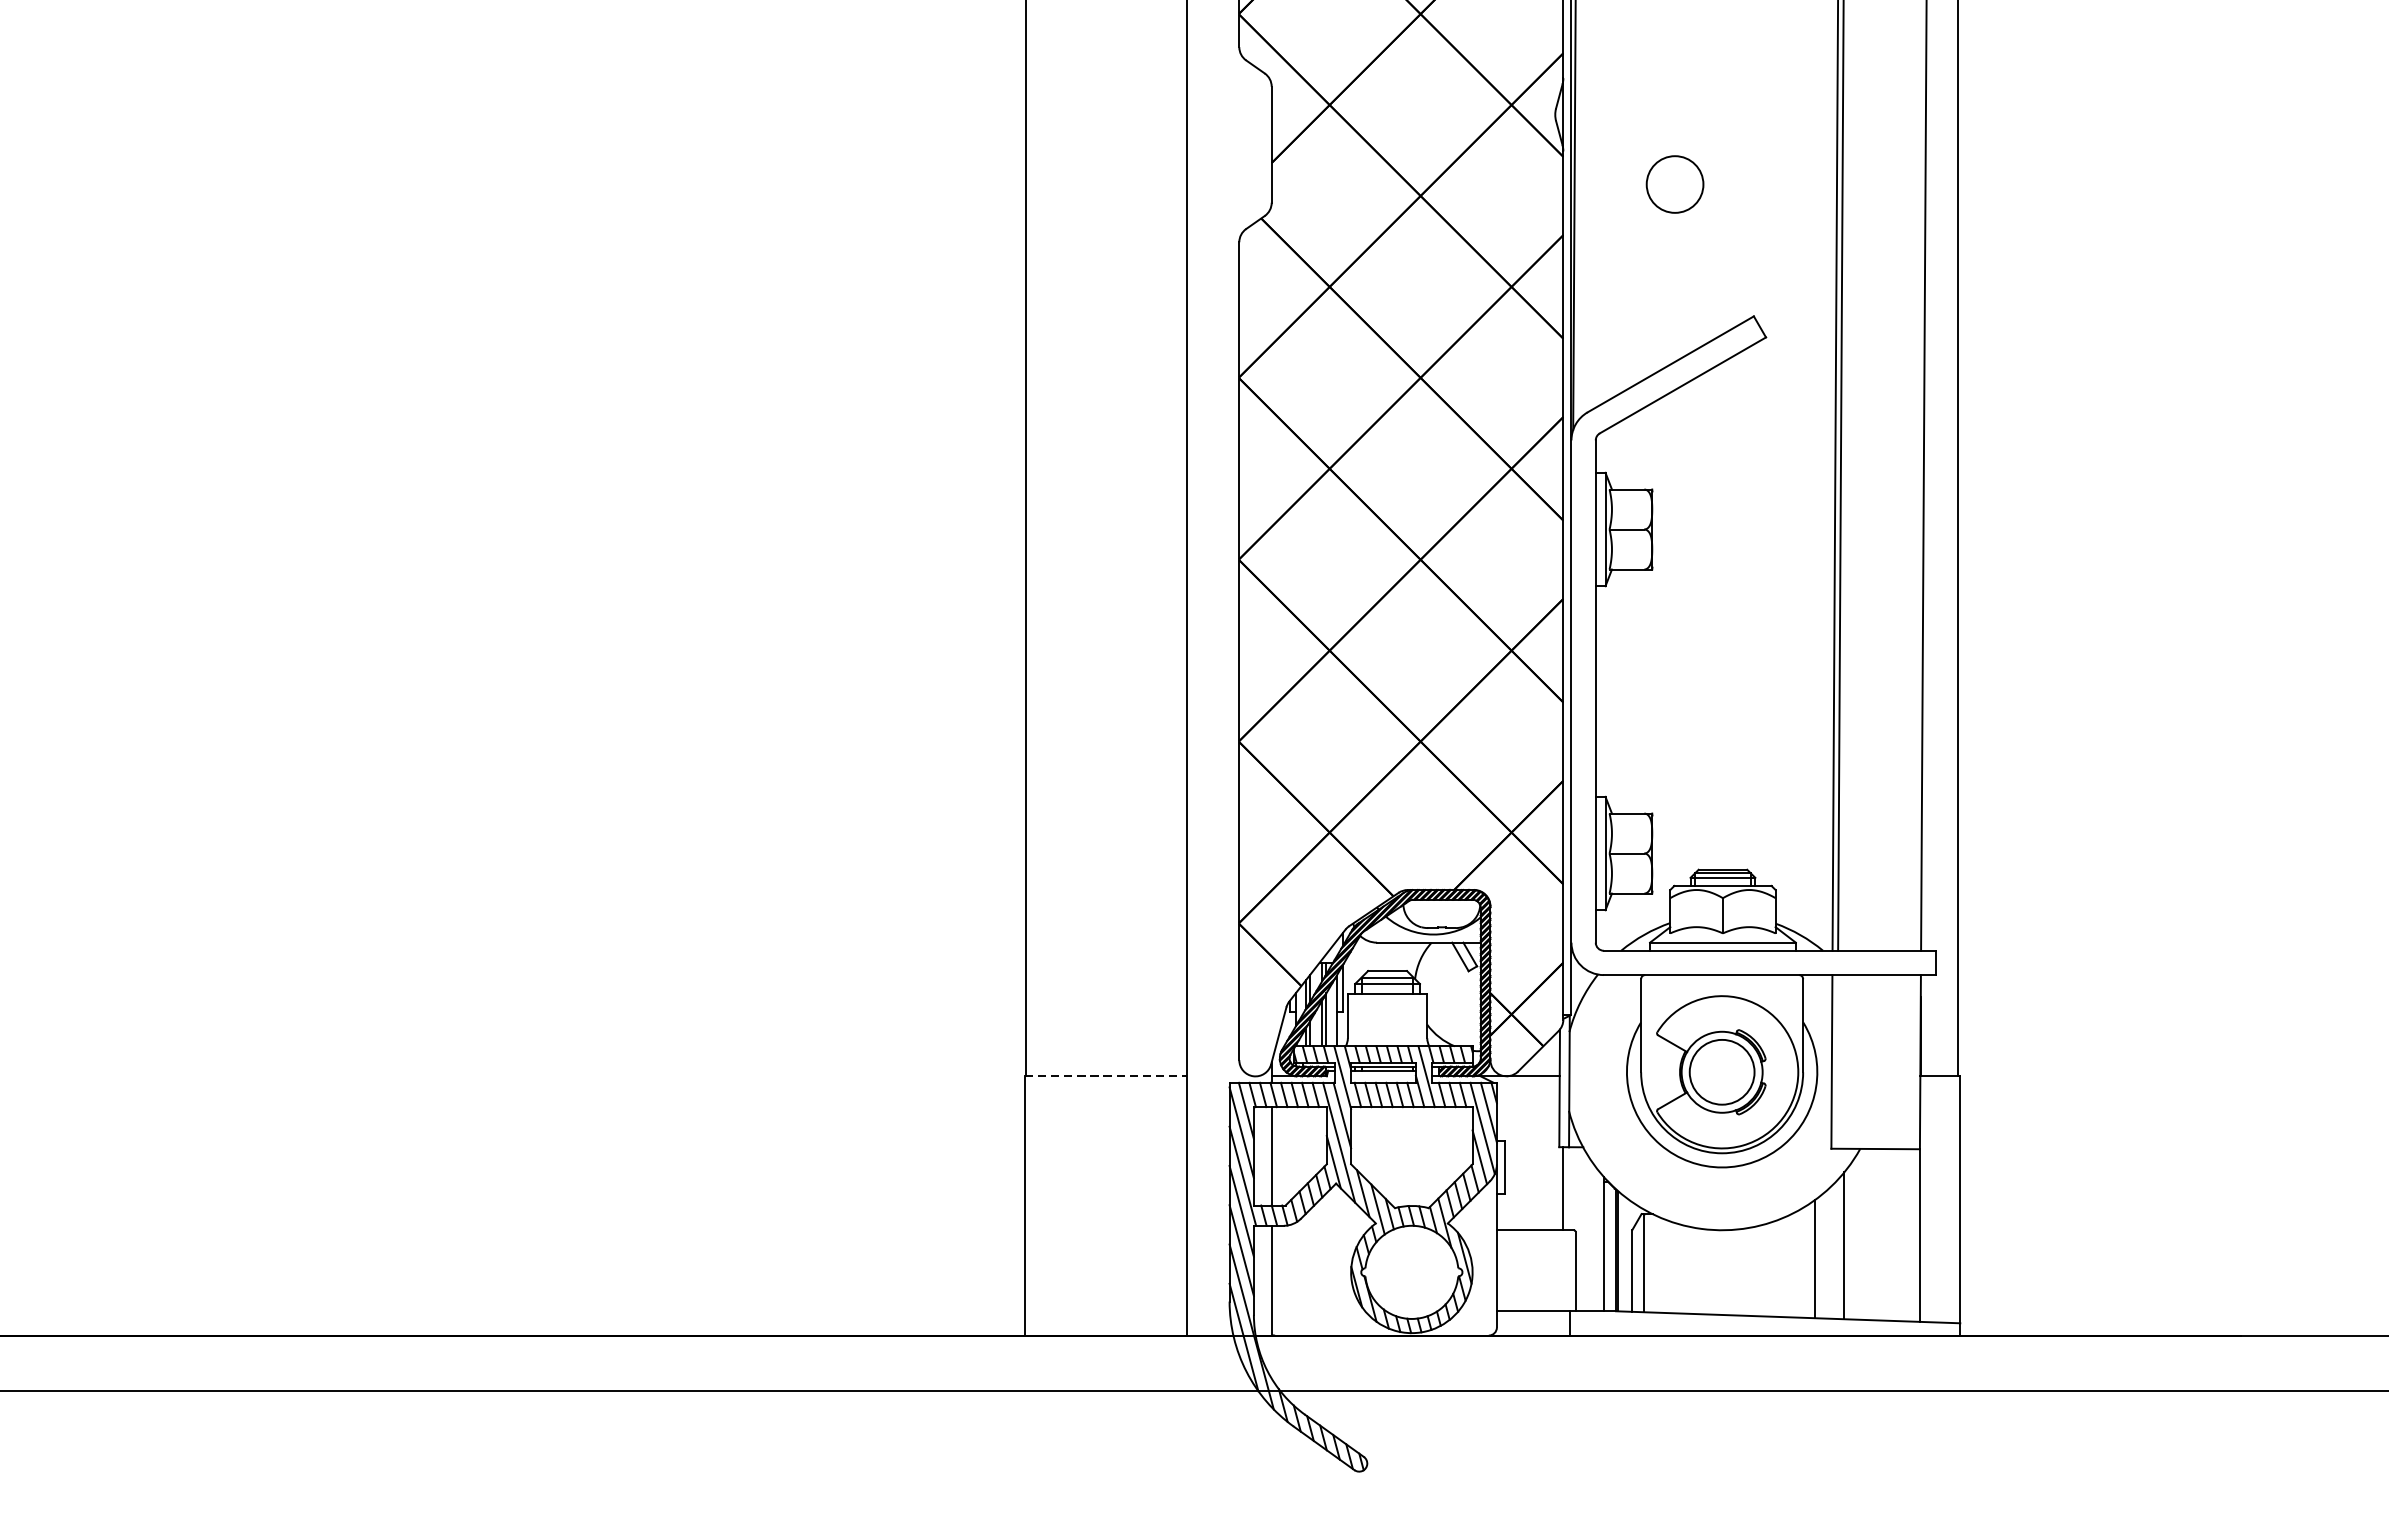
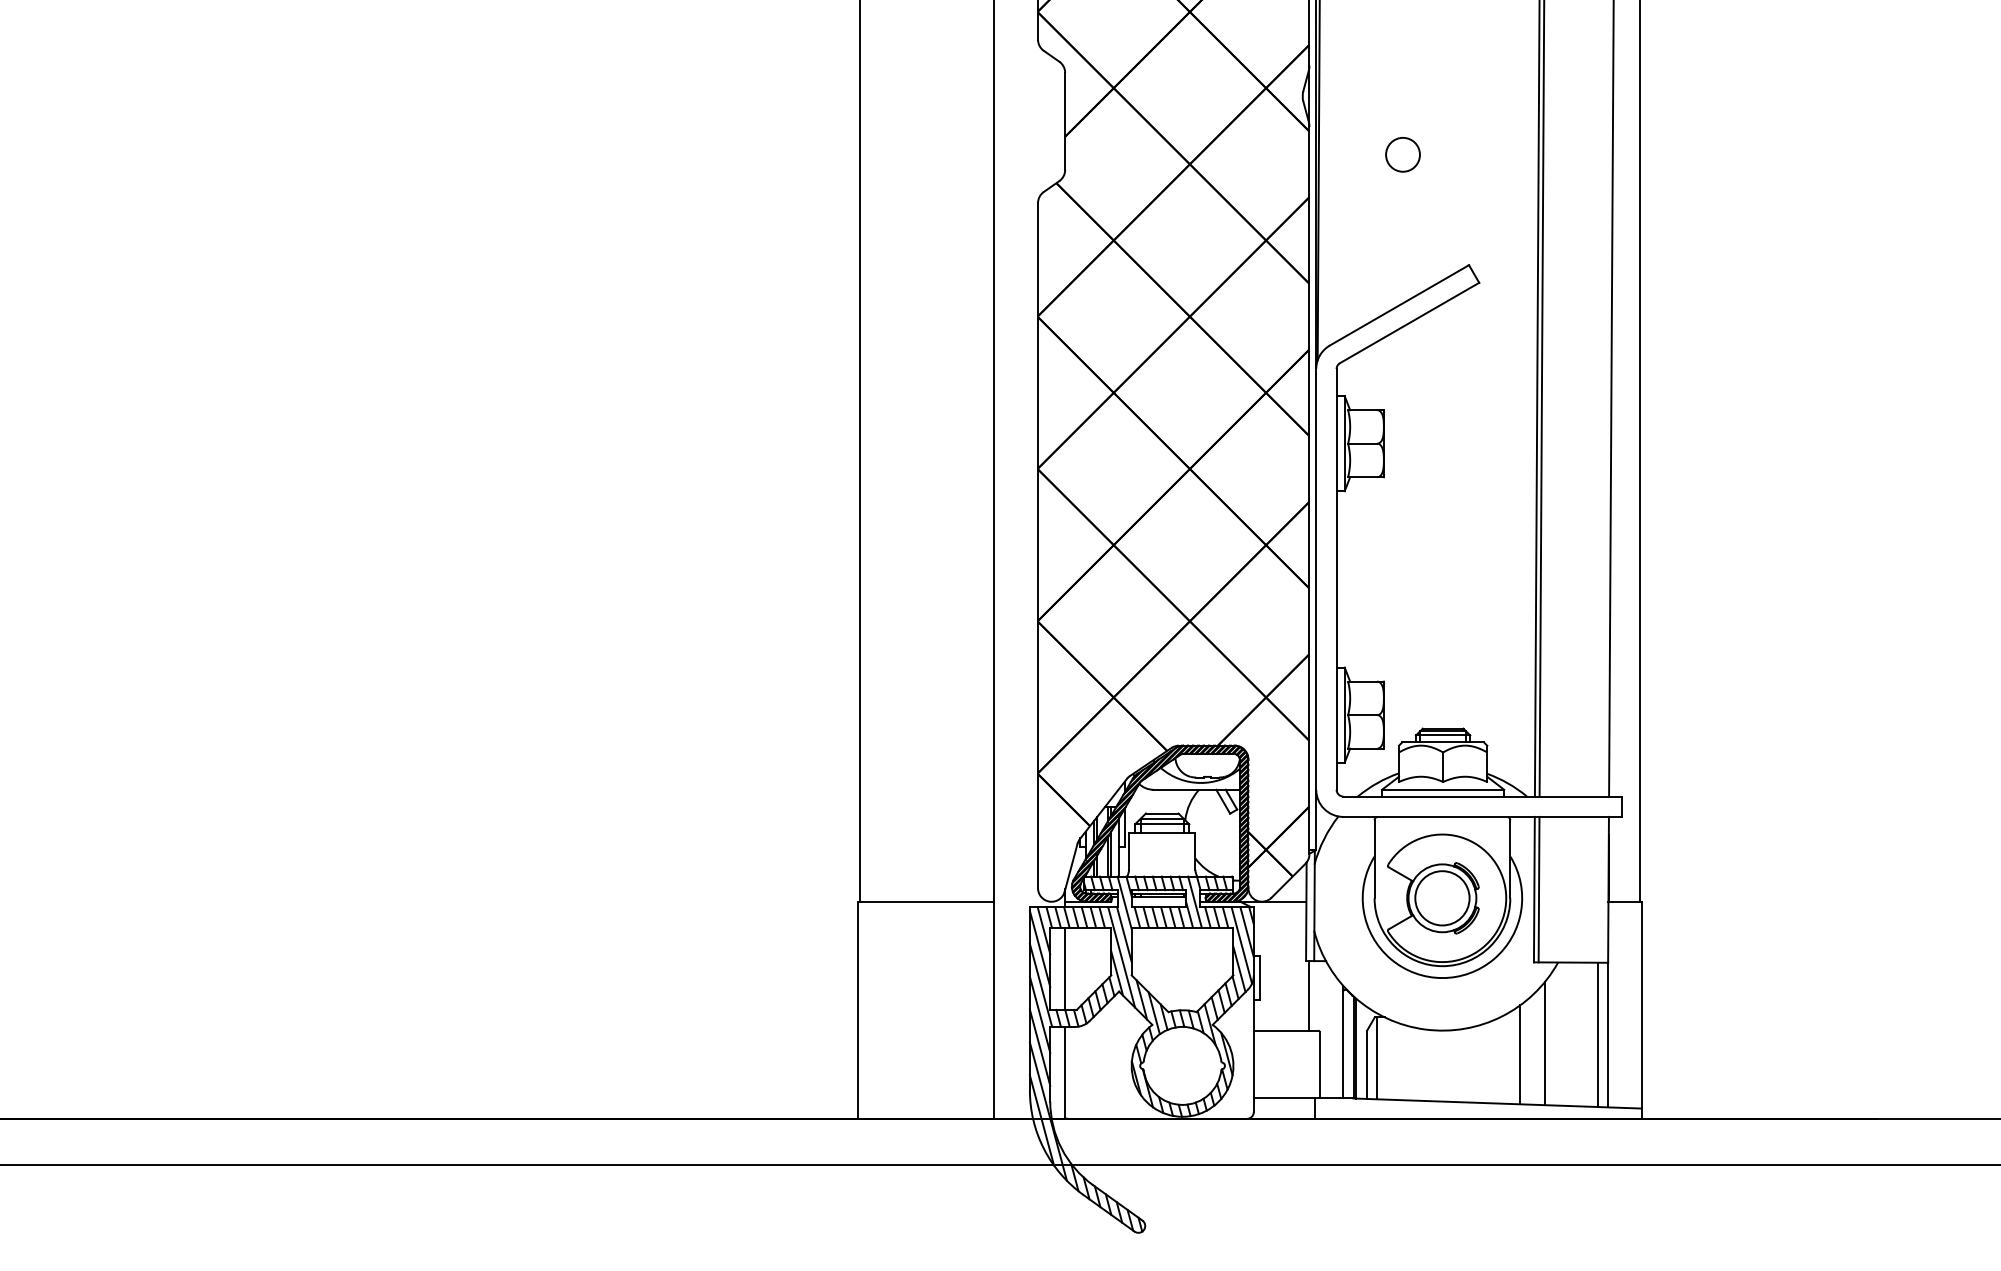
circle: (1674, 184) -> (1402, 154), size x0.71
line: (1836, 1061) -> (1538, 889), added
line: (1106, 1076) -> (926, 901), dashed -> solid
line: (1907, 1234) -> (1597, 1034), added

